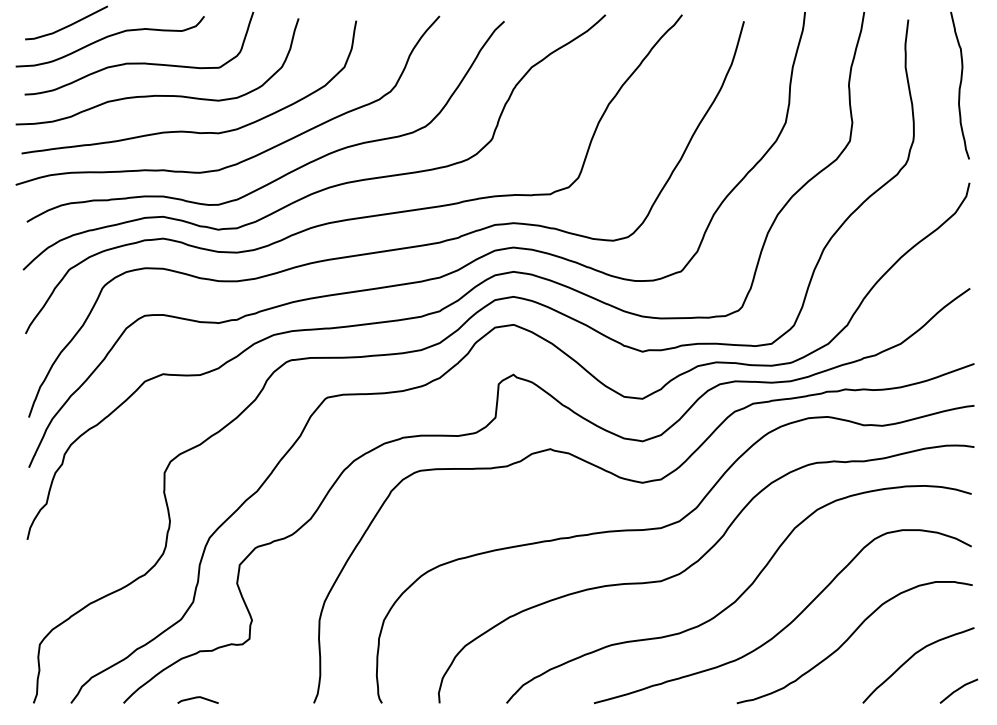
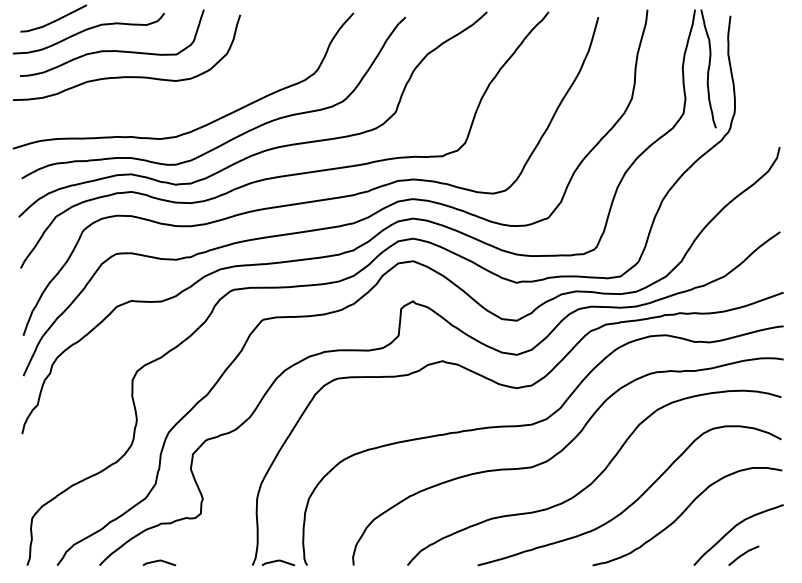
curve: (959, 85) -> (708, 68), moved
curve: (185, 130) -> (149, 104), removed
line: (958, 690) -> (743, 555), moved
curve: (345, 698) -> (277, 561), added

